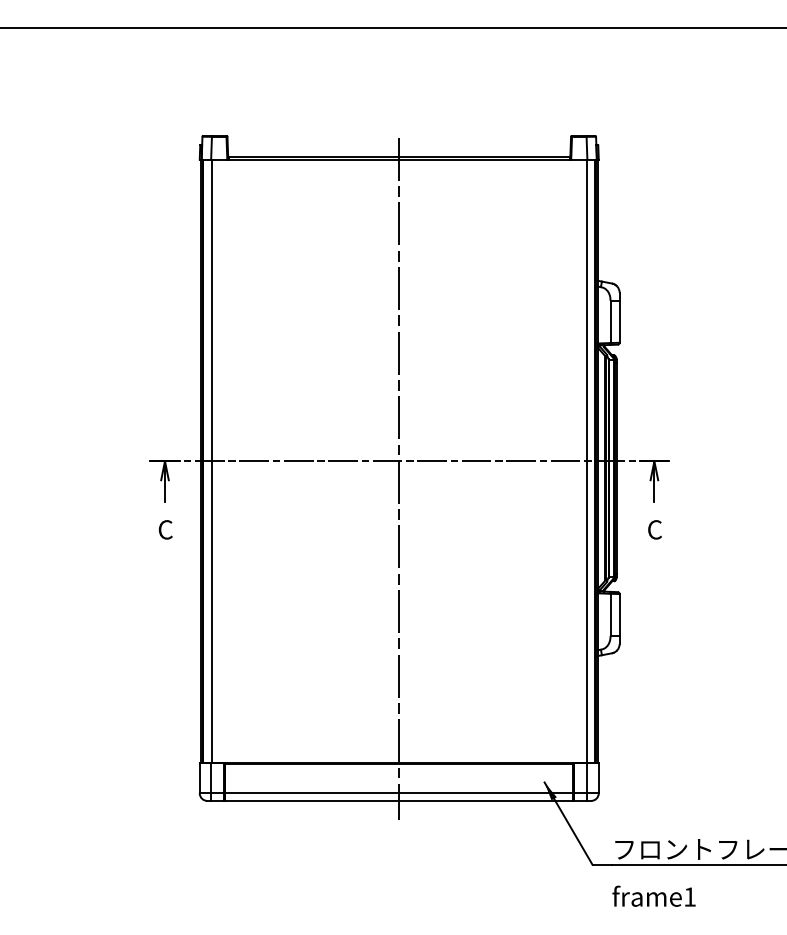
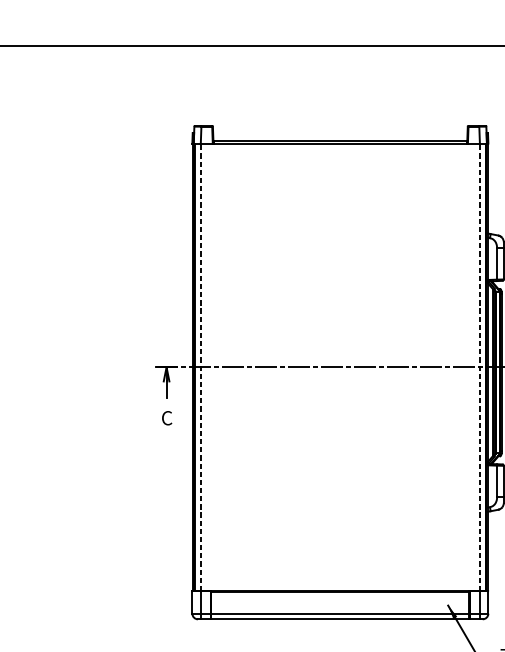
line: (211, 461) -> (201, 367), solid -> dashed
line: (586, 461) -> (479, 367), solid -> dashed
line: (399, 478) -> (340, 380), removed

